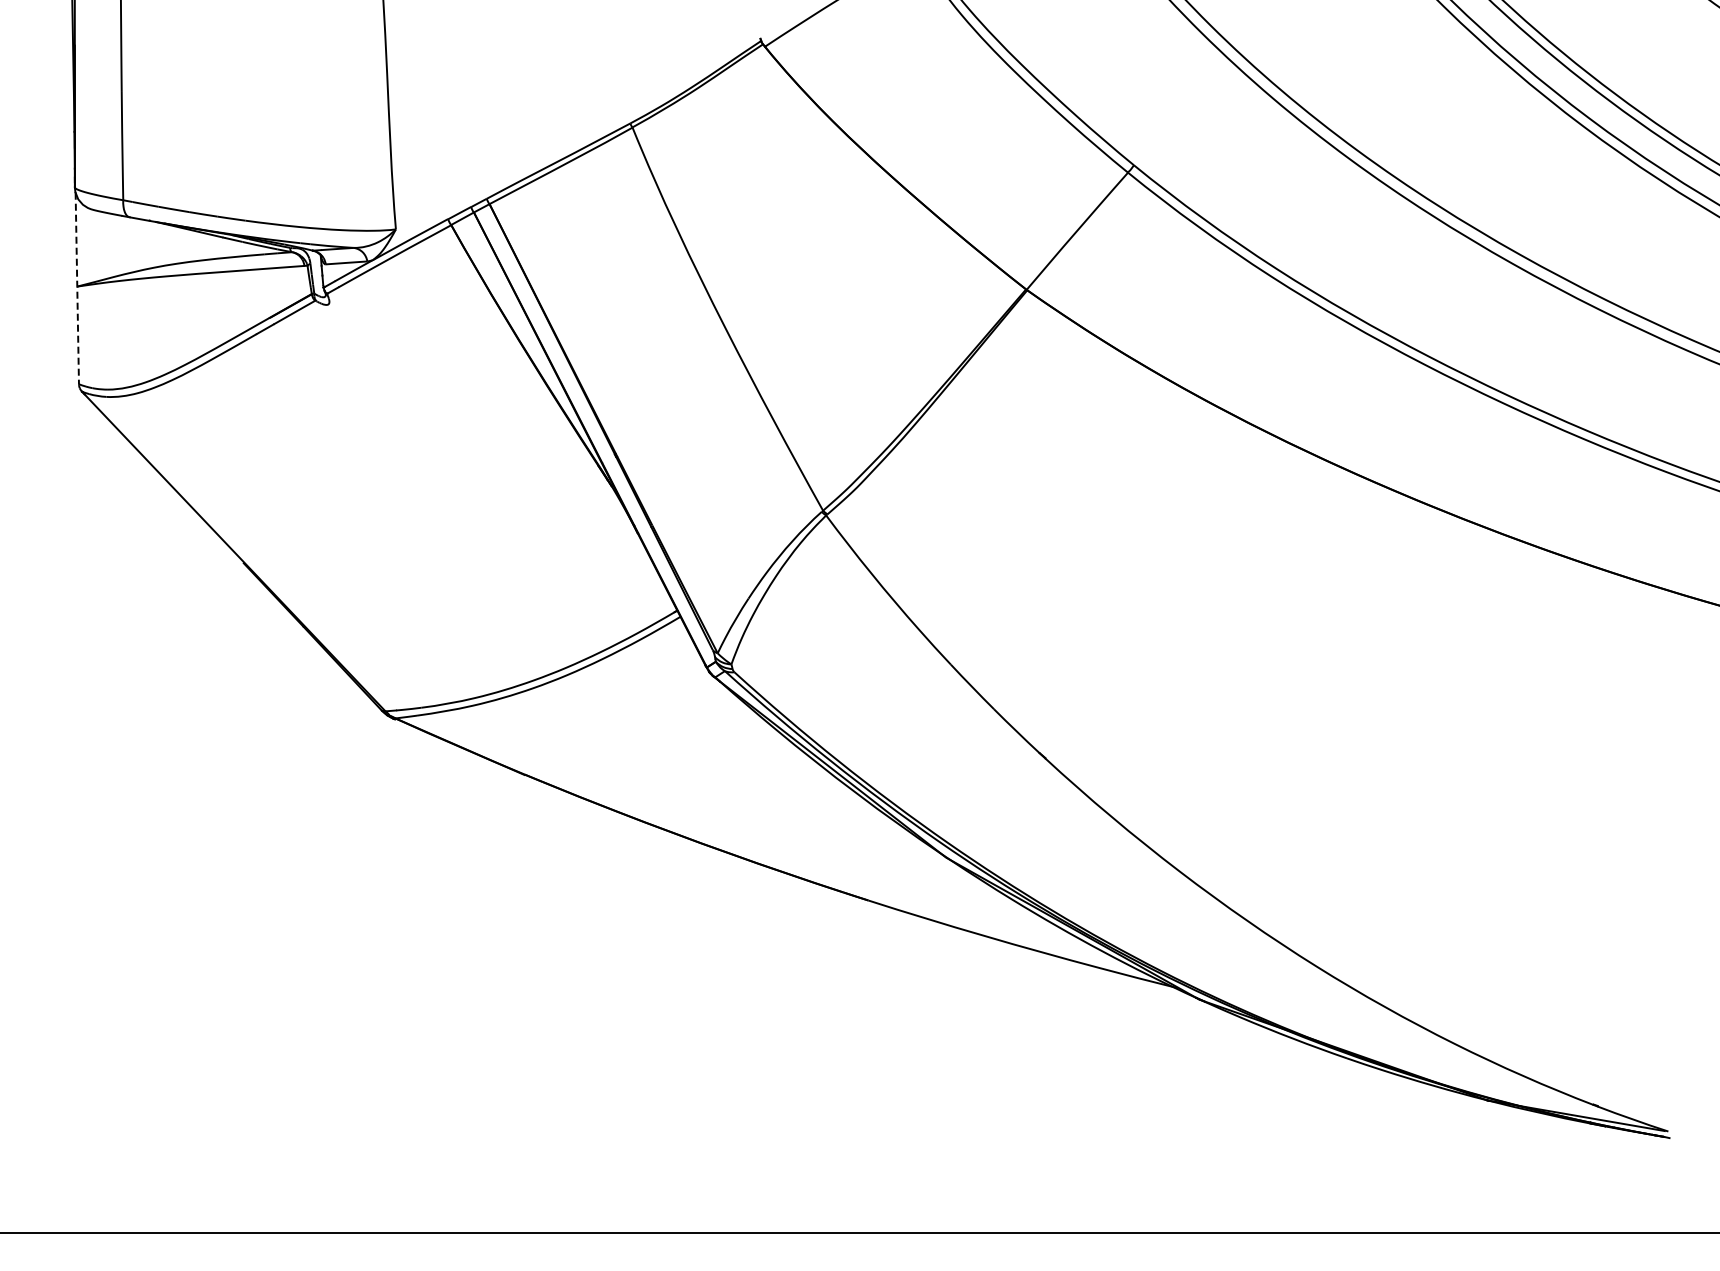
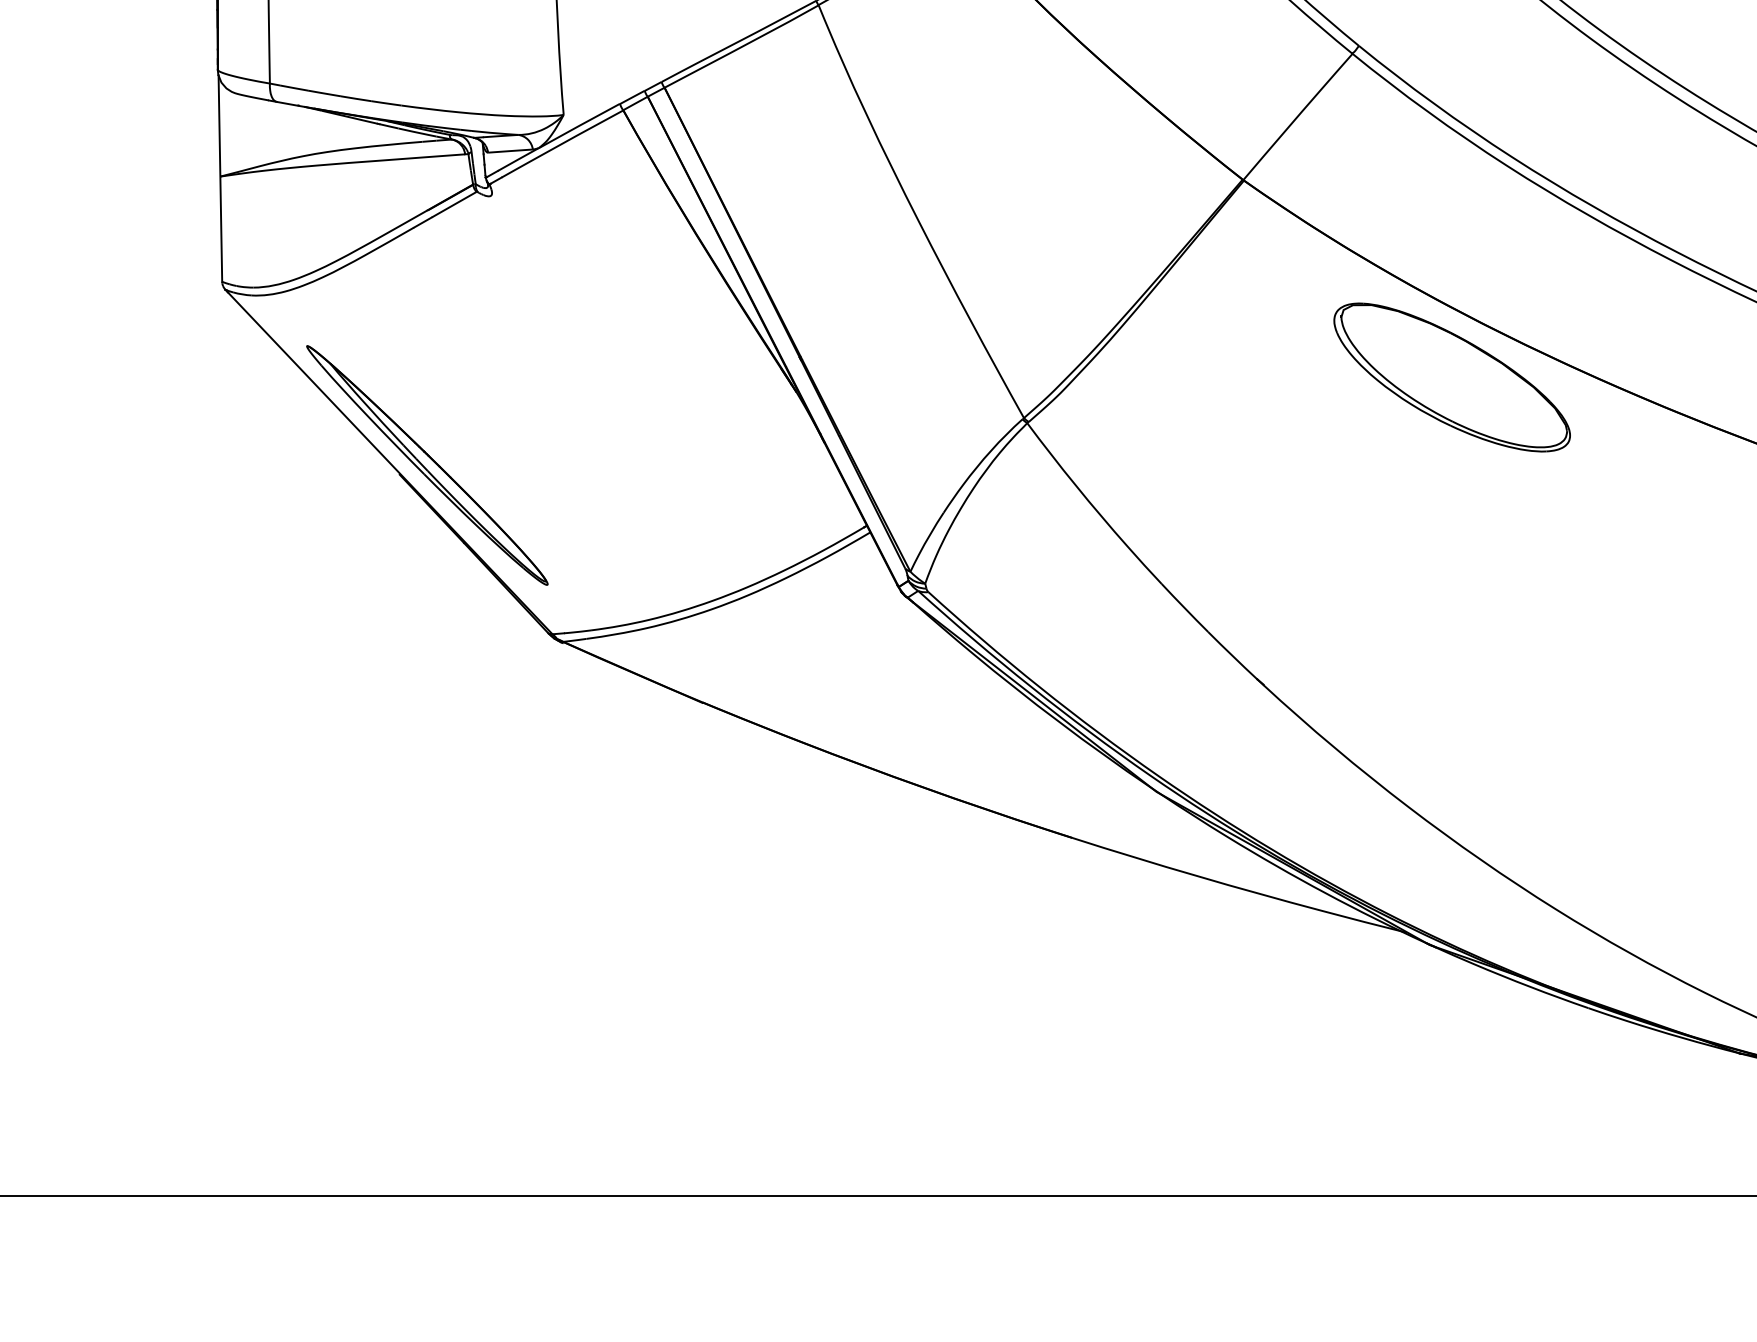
line: (77, 288) -> (220, 178), dashed -> solid
part: (1220, 472) -> (1452, 376), added
part: (268, 554) -> (426, 465), added

